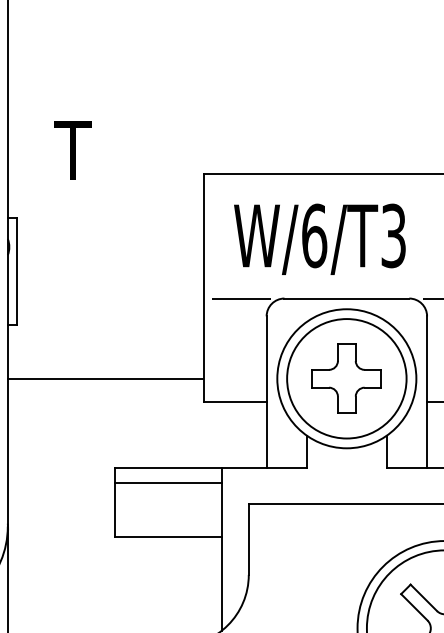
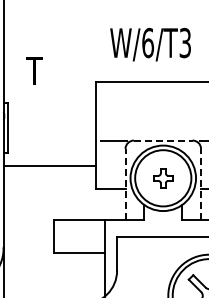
text: (319, 238) -> (150, 44), moved
line: (347, 298) -> (163, 140), solid -> dashed
line: (105, 379) -> (49, 166), moved
part: (347, 379) -> (163, 178), size x0.6
line: (266, 391) -> (125, 184), solid -> dashed
line: (428, 391) -> (201, 184), solid -> dashed
line: (168, 483) -> (79, 227), removed

